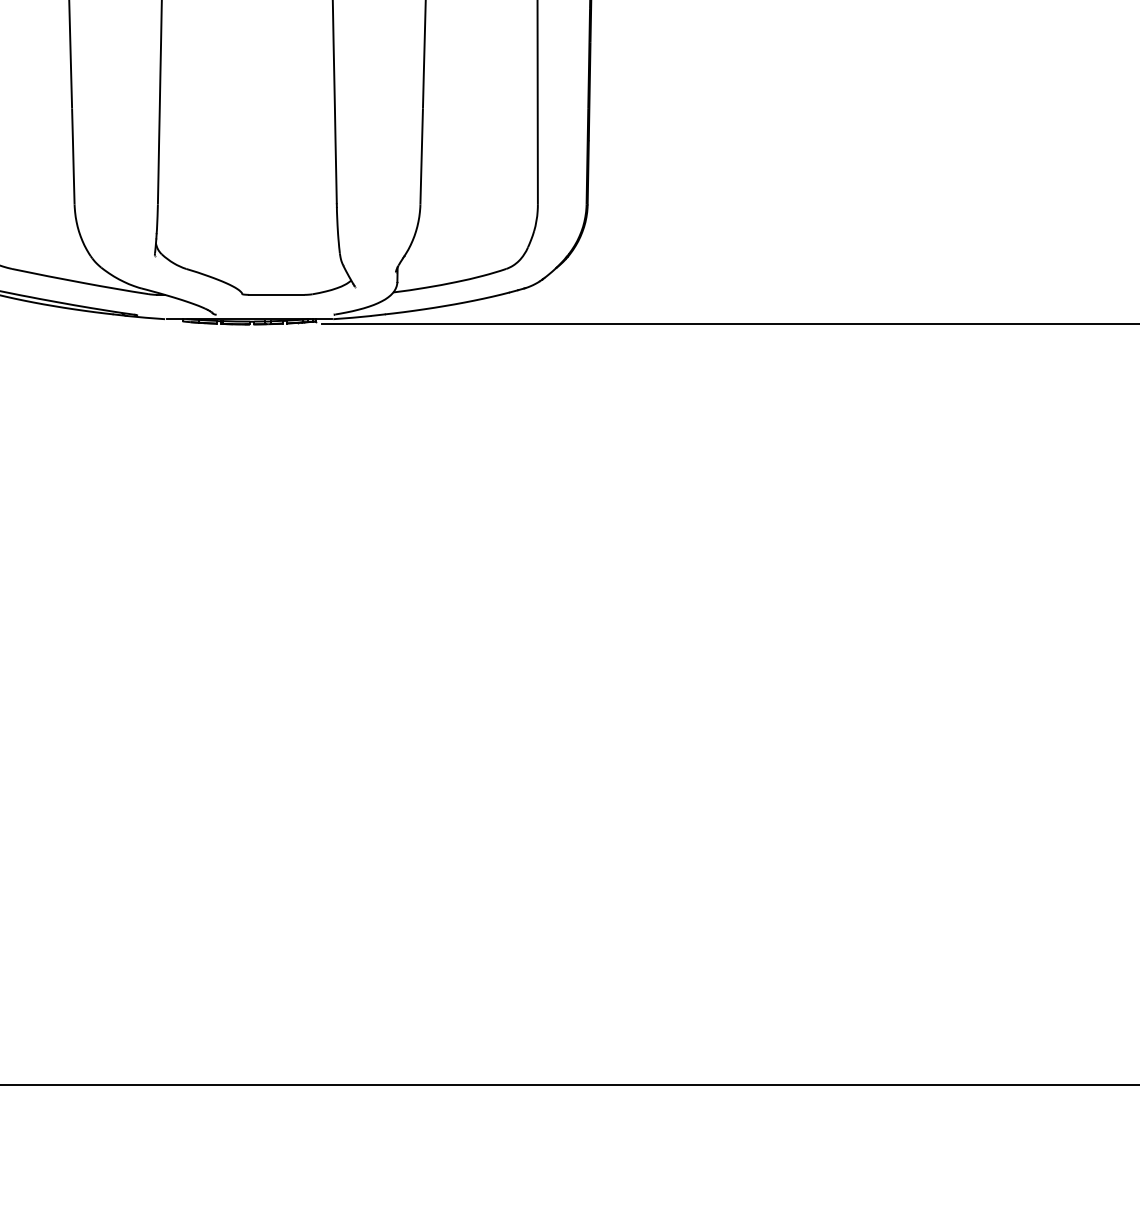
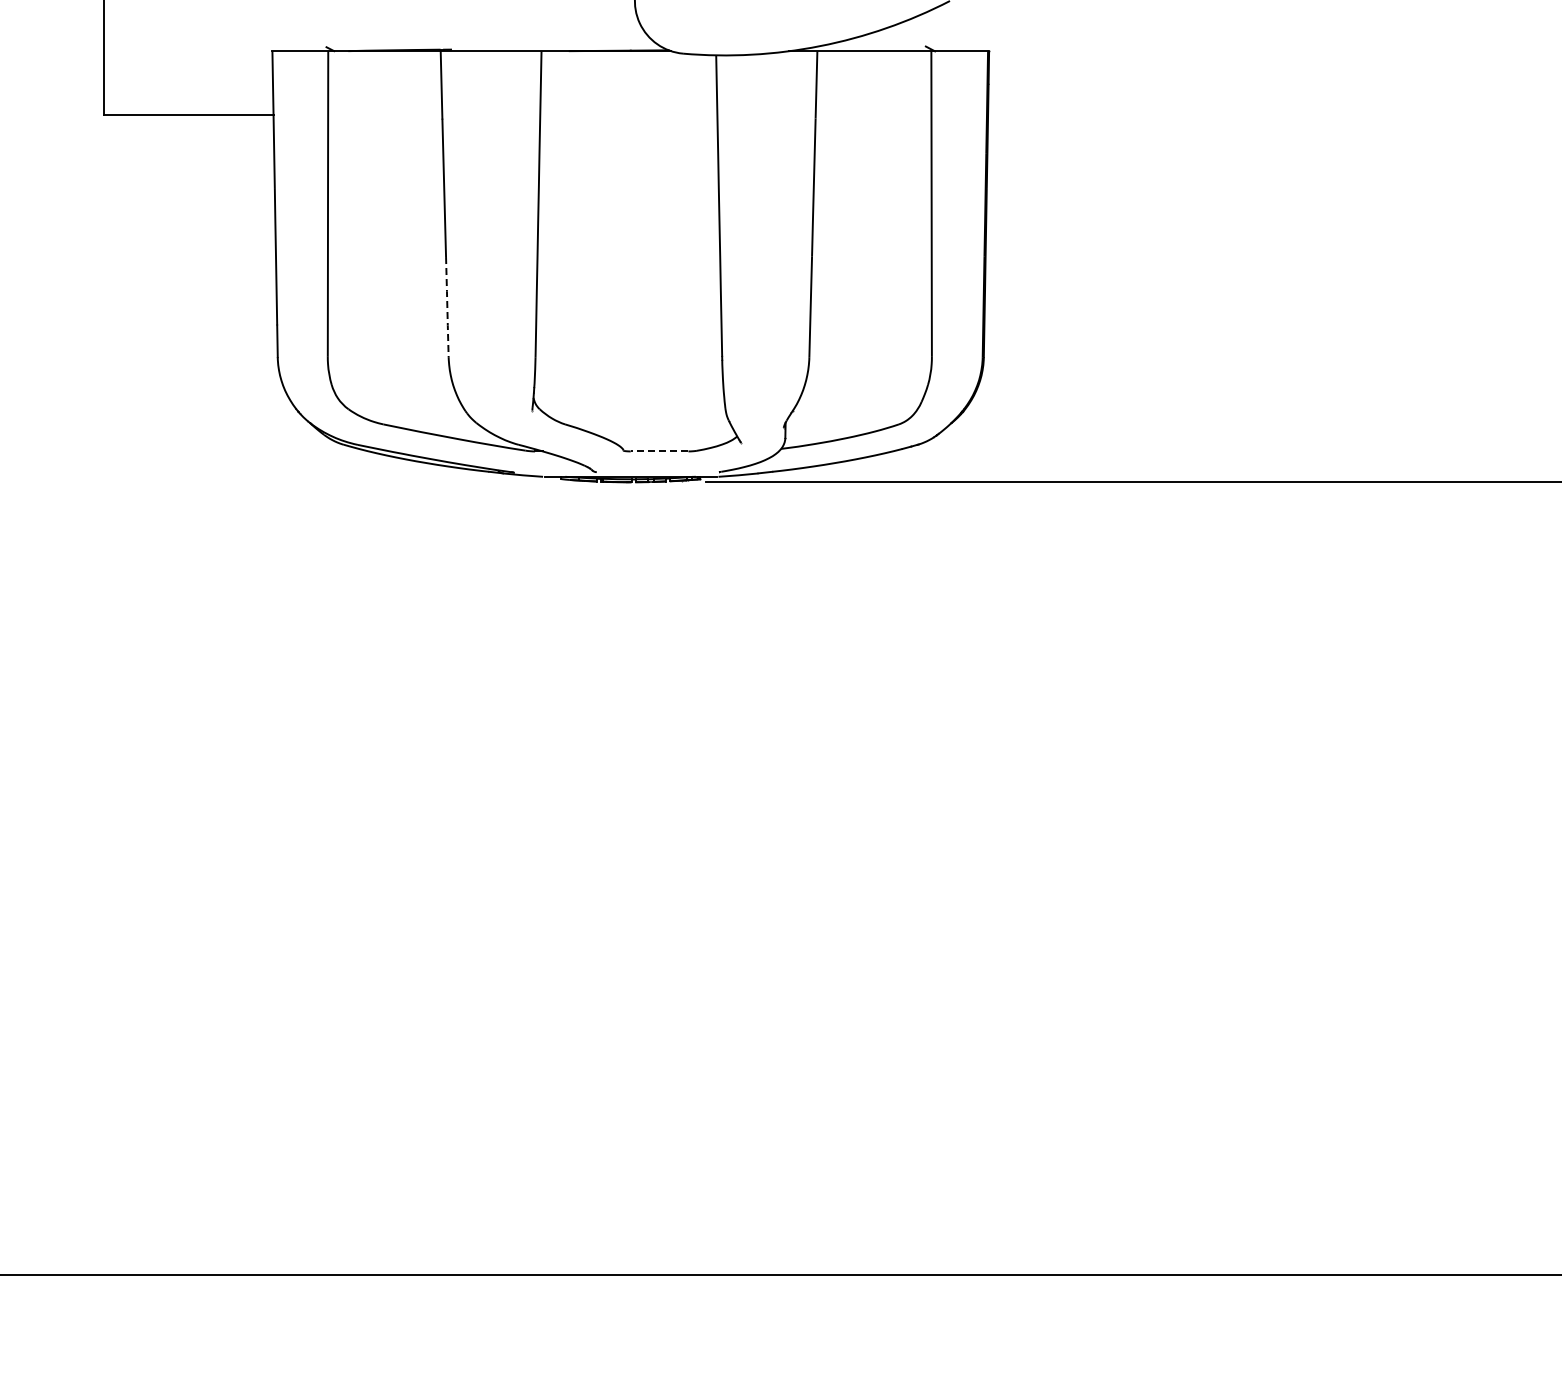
line: (73, 155) -> (447, 306), solid -> dashed
line: (276, 294) -> (659, 451), solid -> dashed

